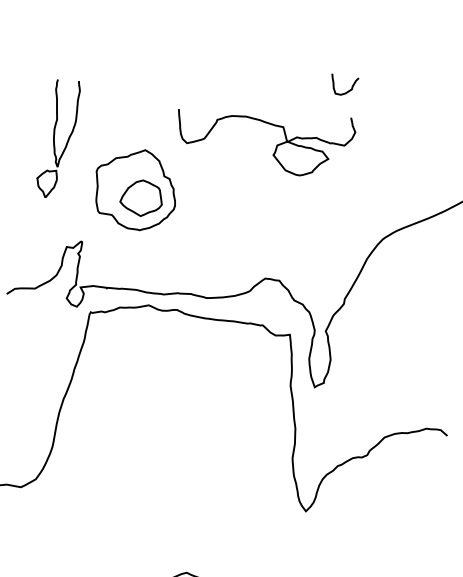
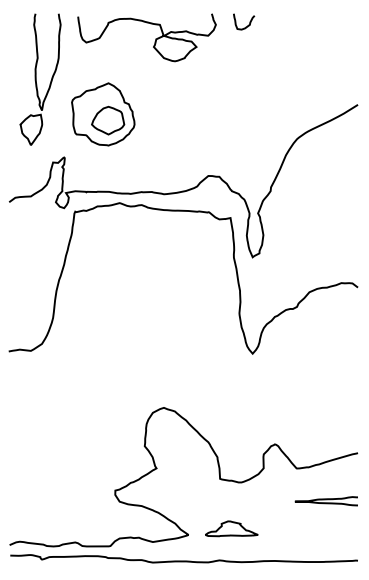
curve: (351, 85) -> (249, 21), moved
part: (58, 139) -> (40, 79), size x1.43
curve: (274, 148) -> (154, 41), moved

